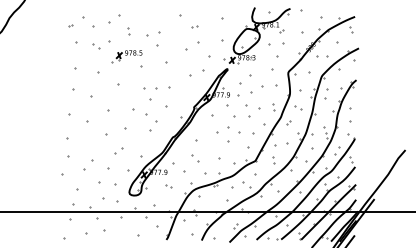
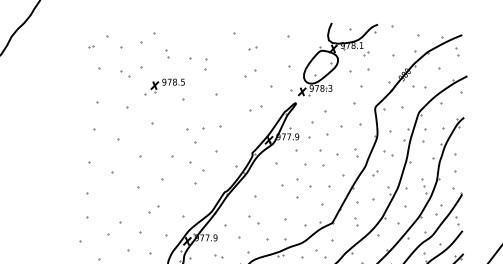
part: (158, 39) -> (205, 64), size x0.62
part: (192, 46) -> (250, 73), size x0.62
part: (196, 72) -> (255, 107), size x0.62

